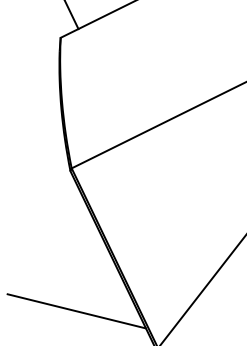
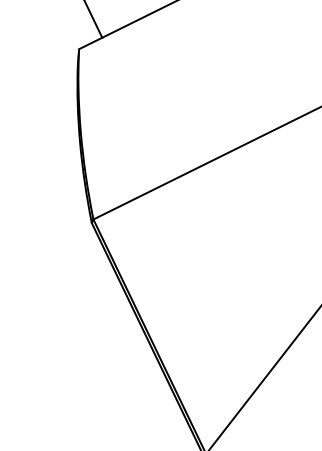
line: (76, 311) -> (99, 405), removed

